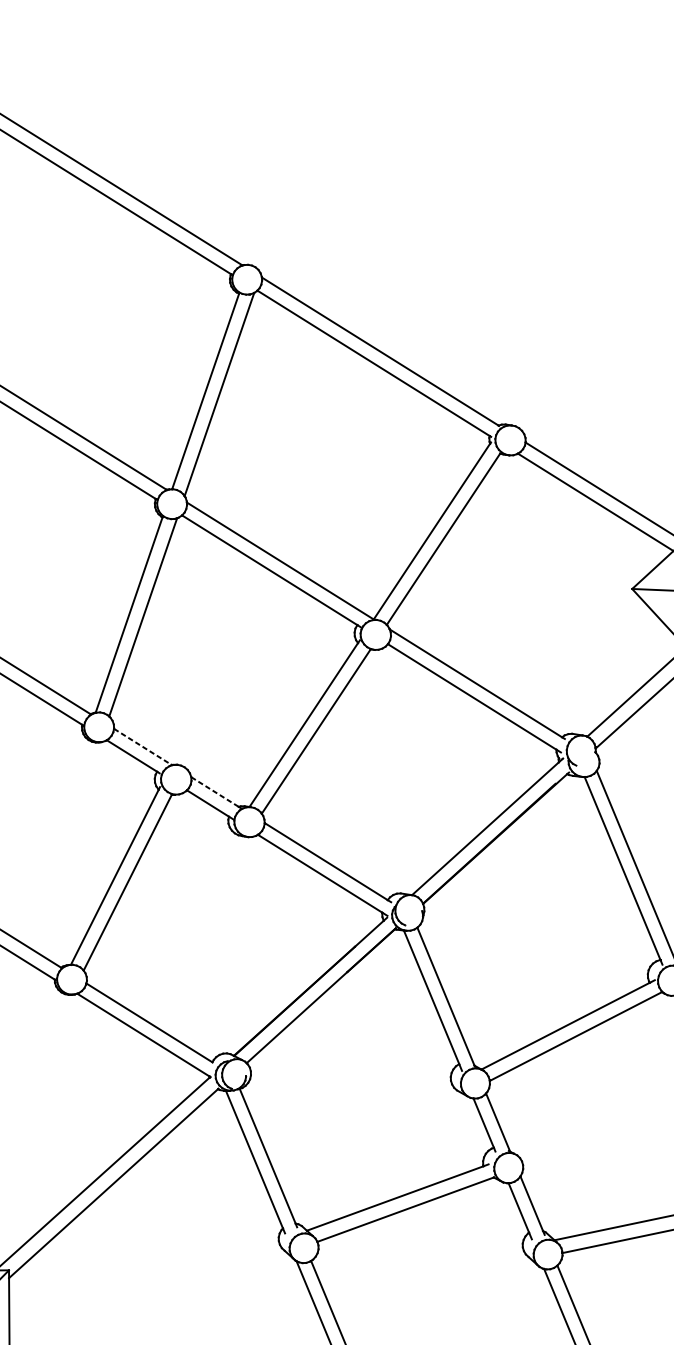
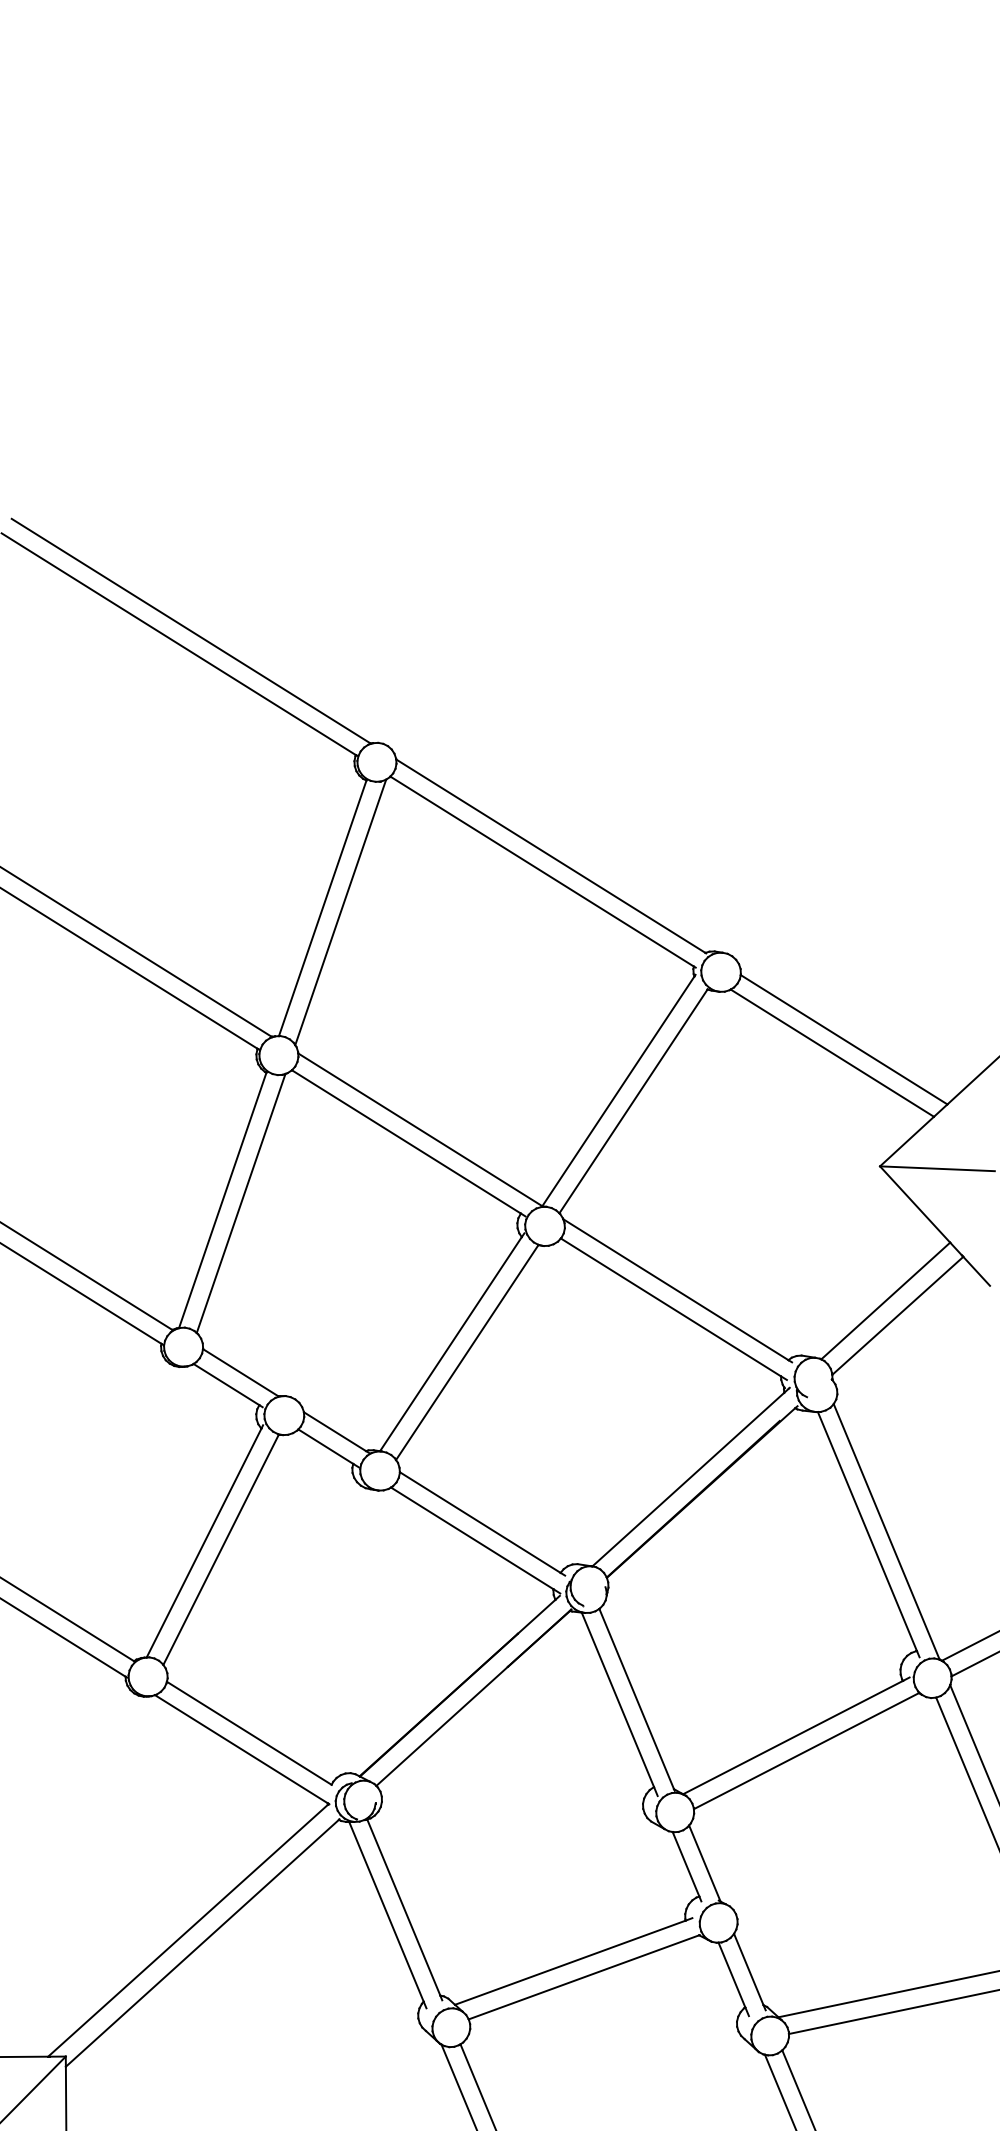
line: (143, 746) -> (241, 1372), dashed -> solid
line: (214, 791) -> (334, 1431), dashed -> solid

